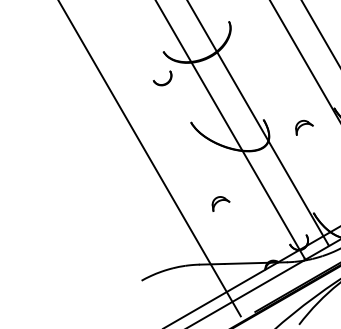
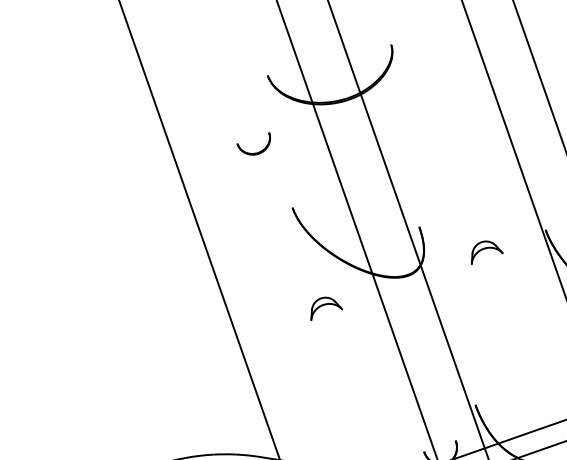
part: (162, 78) -> (253, 142), moved
part: (220, 203) -> (326, 309), moved

